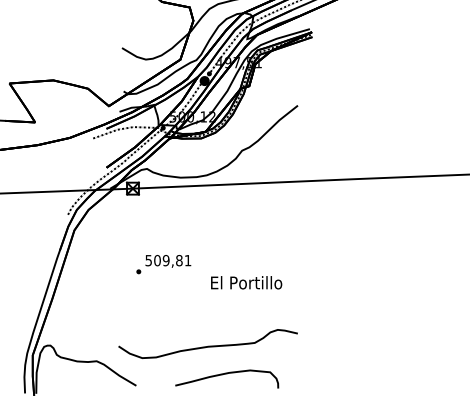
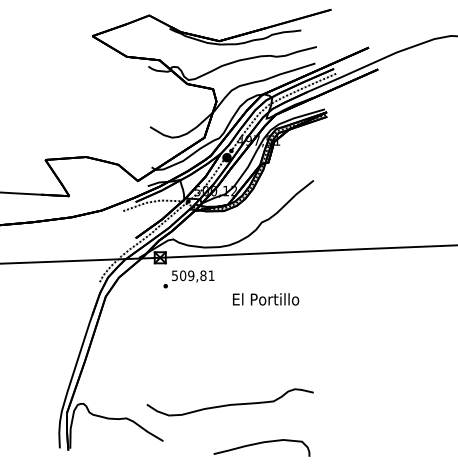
text: (163, 264) -> (188, 279), moved
text: (247, 282) -> (266, 299), moved
curve: (224, 375) -> (259, 444), moved

